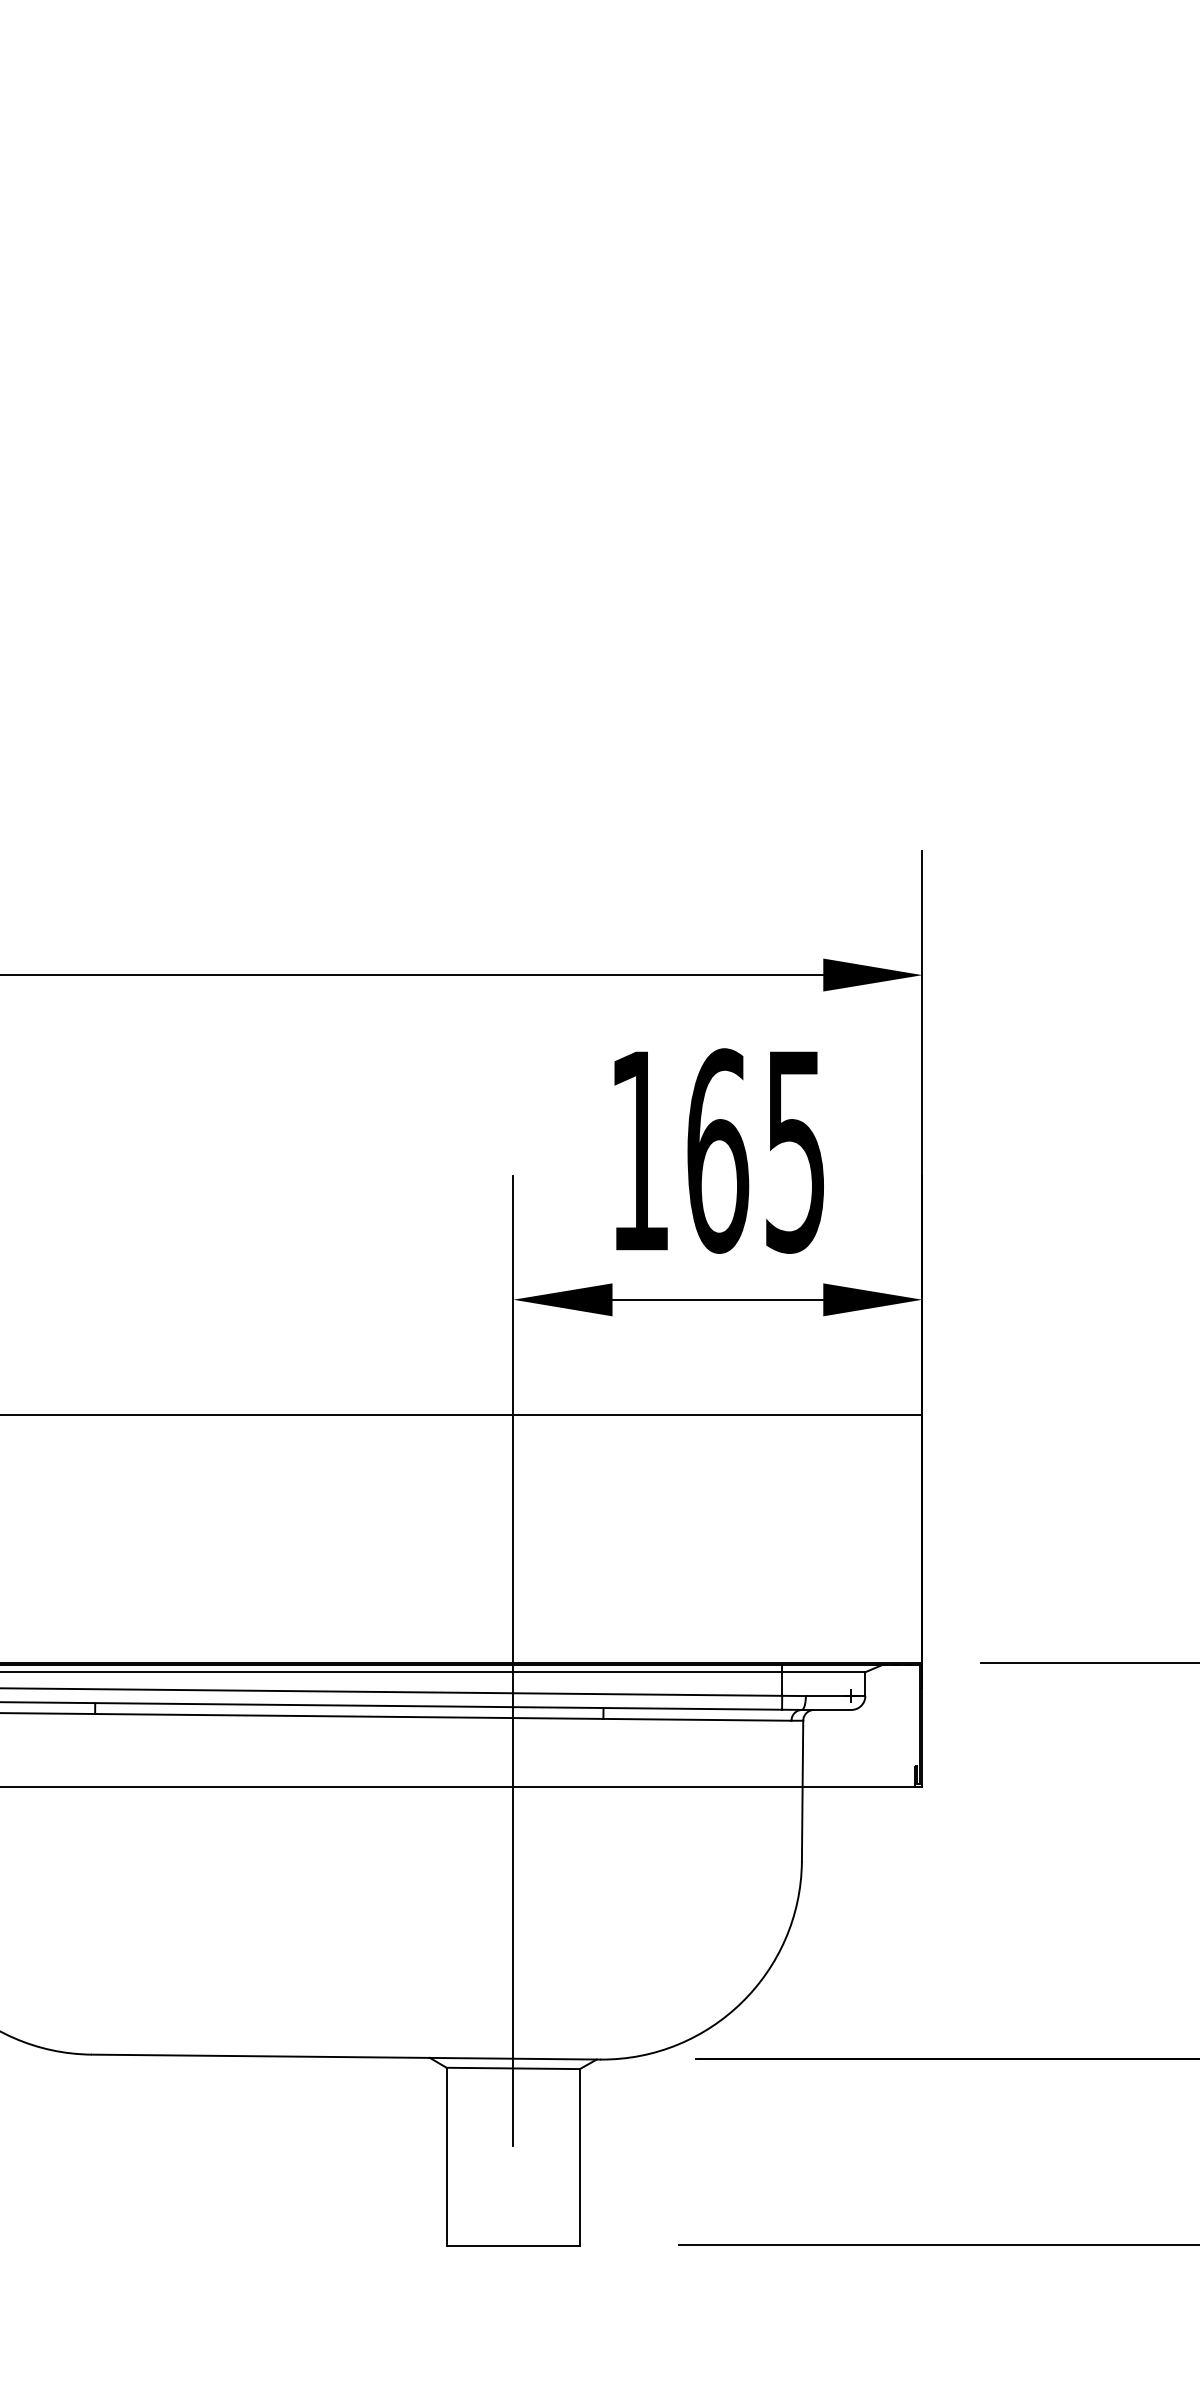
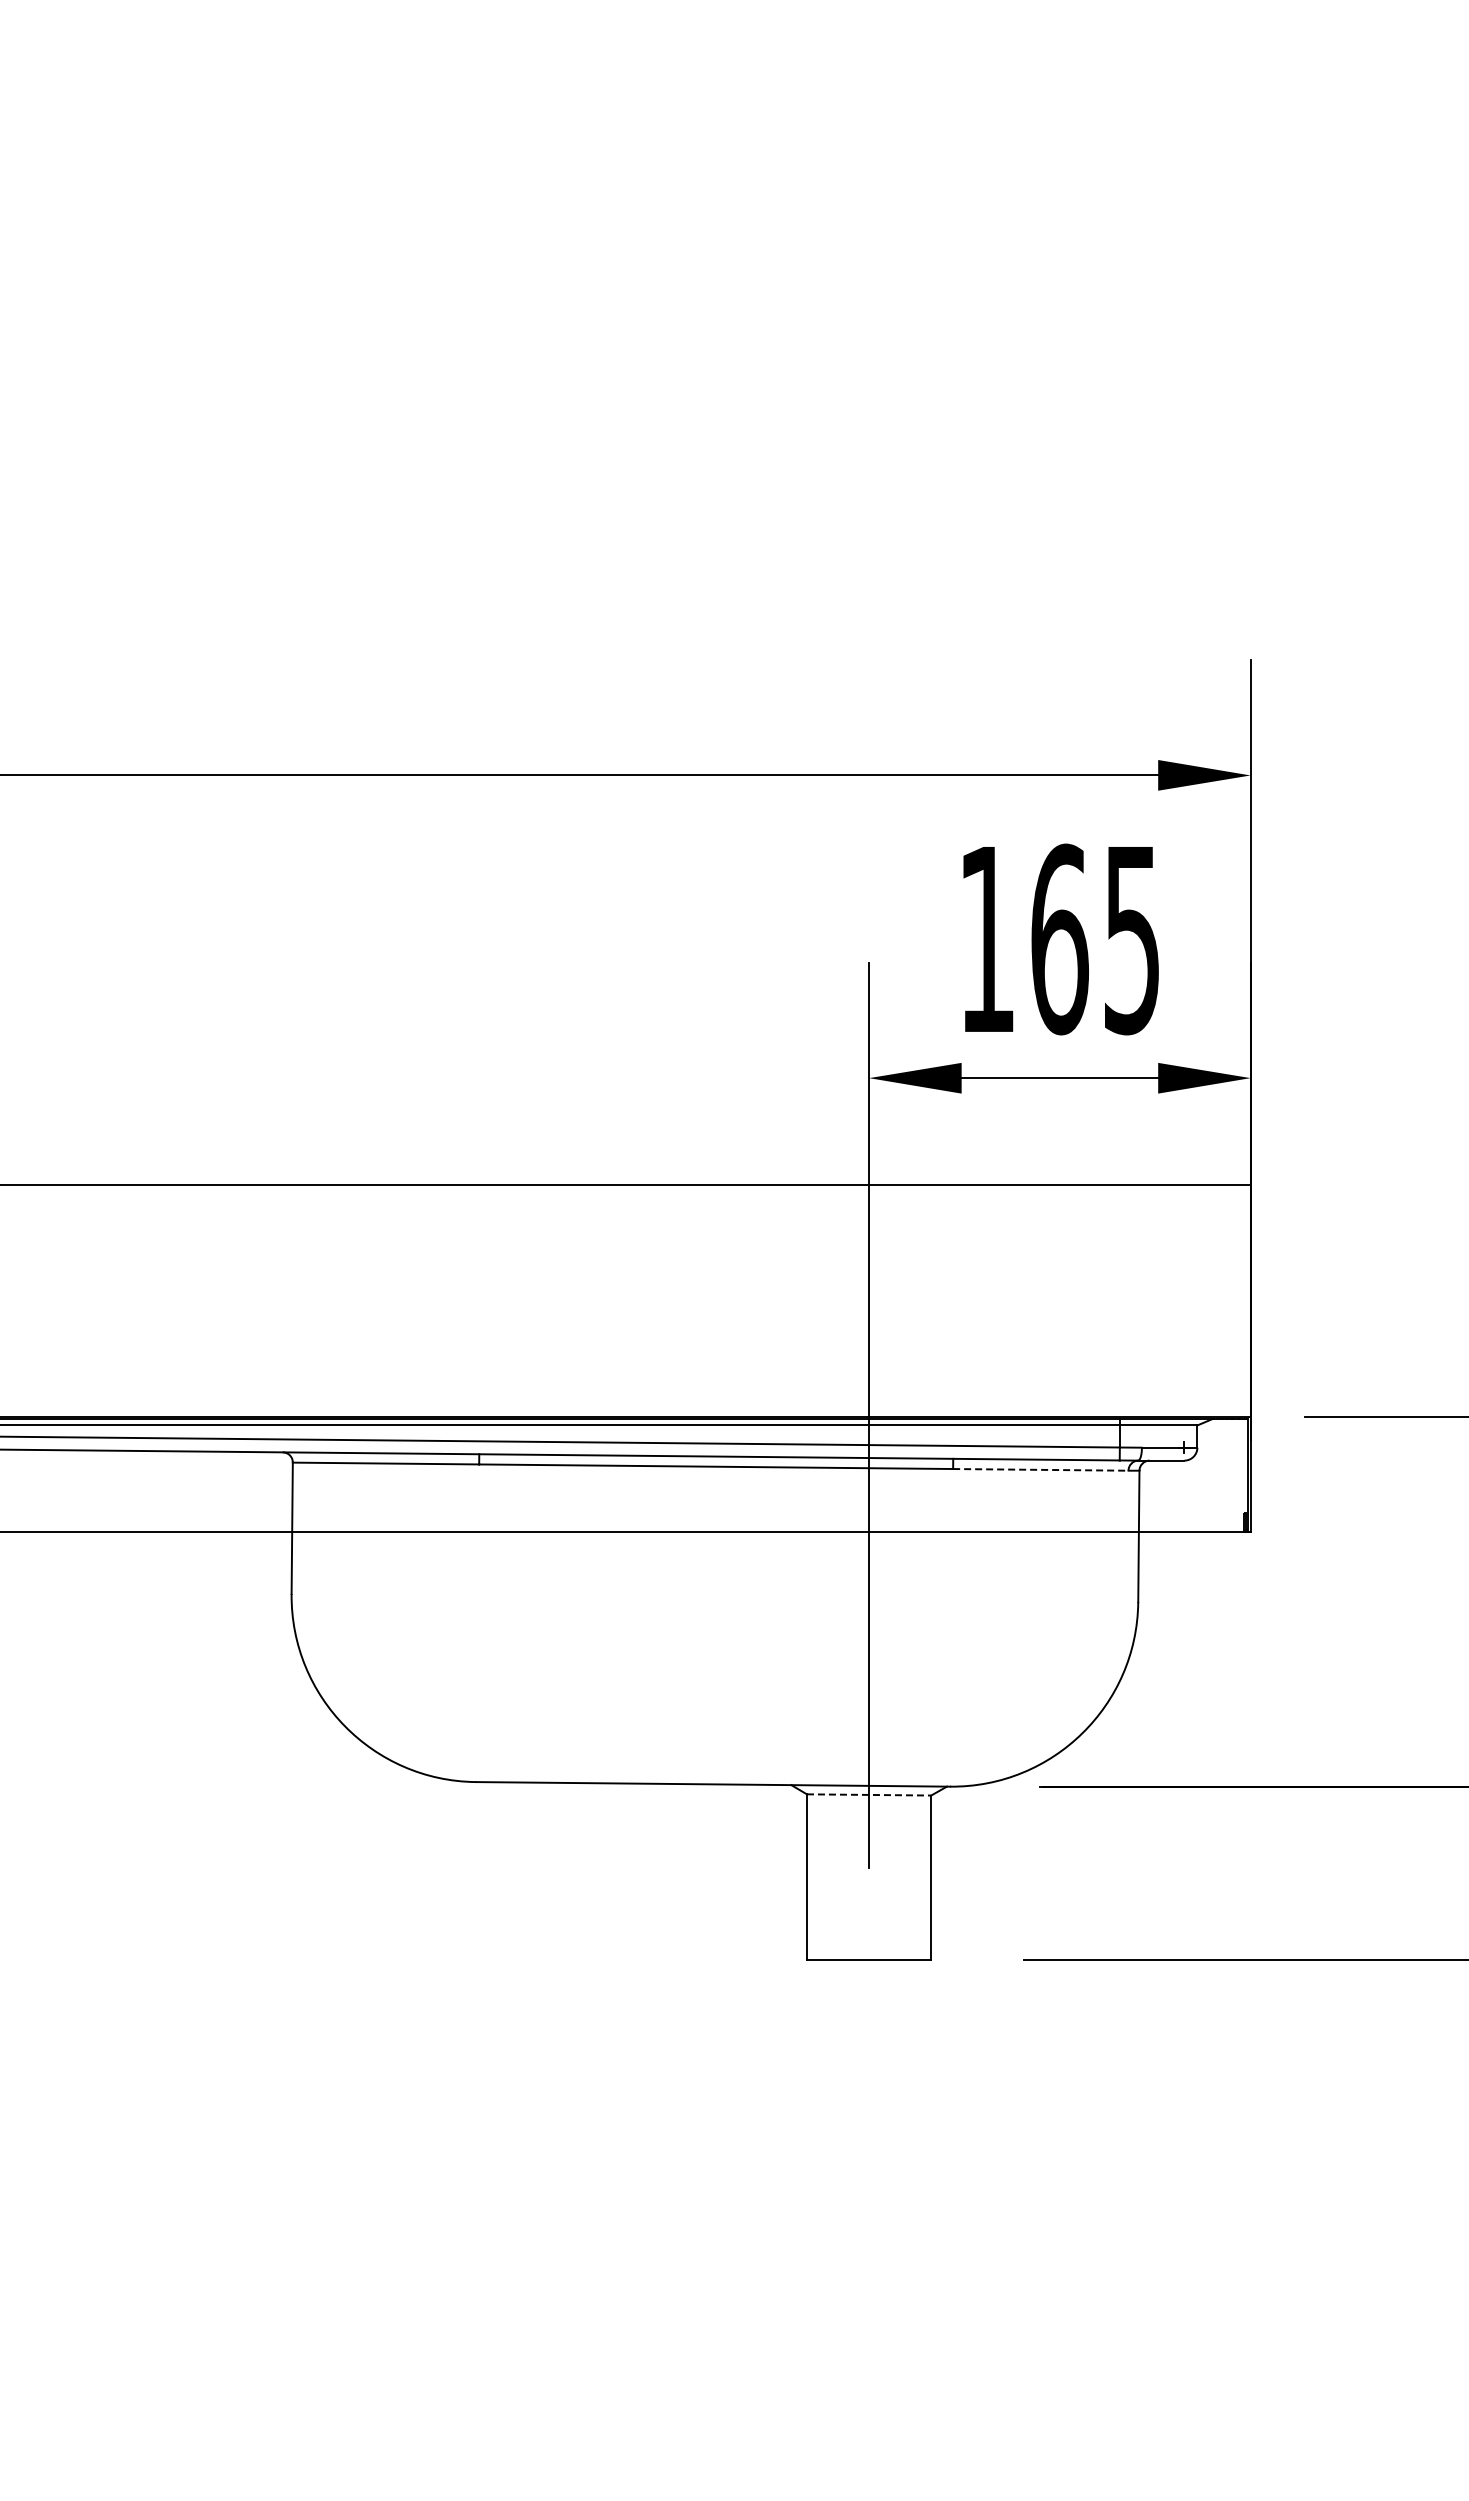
line: (697, 1719) -> (1040, 1469), solid -> dashed
line: (513, 2067) -> (869, 1794), solid -> dashed

